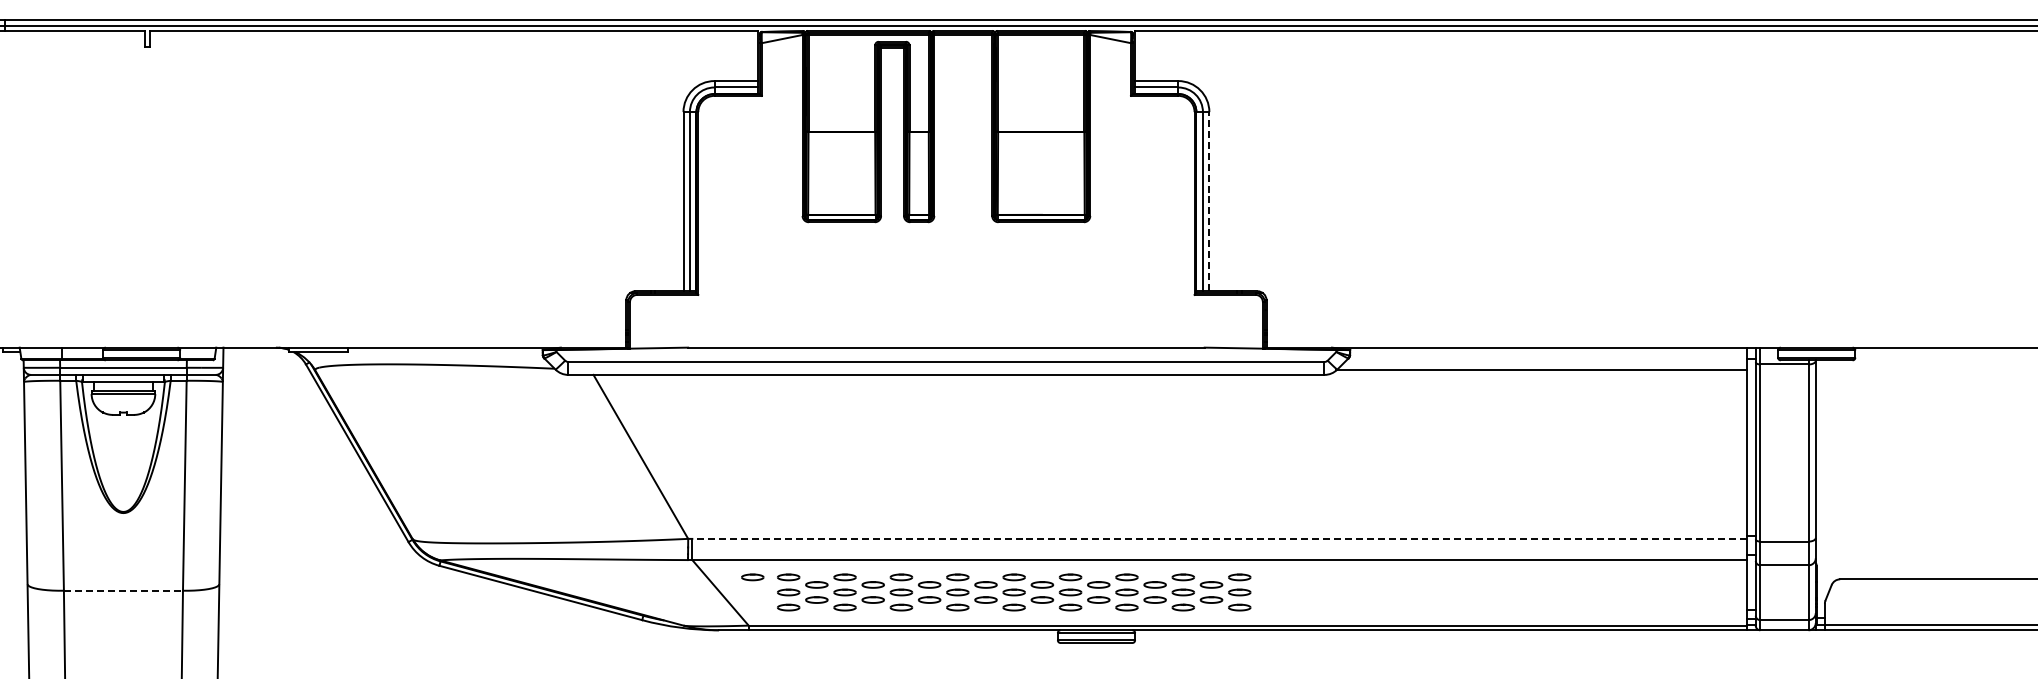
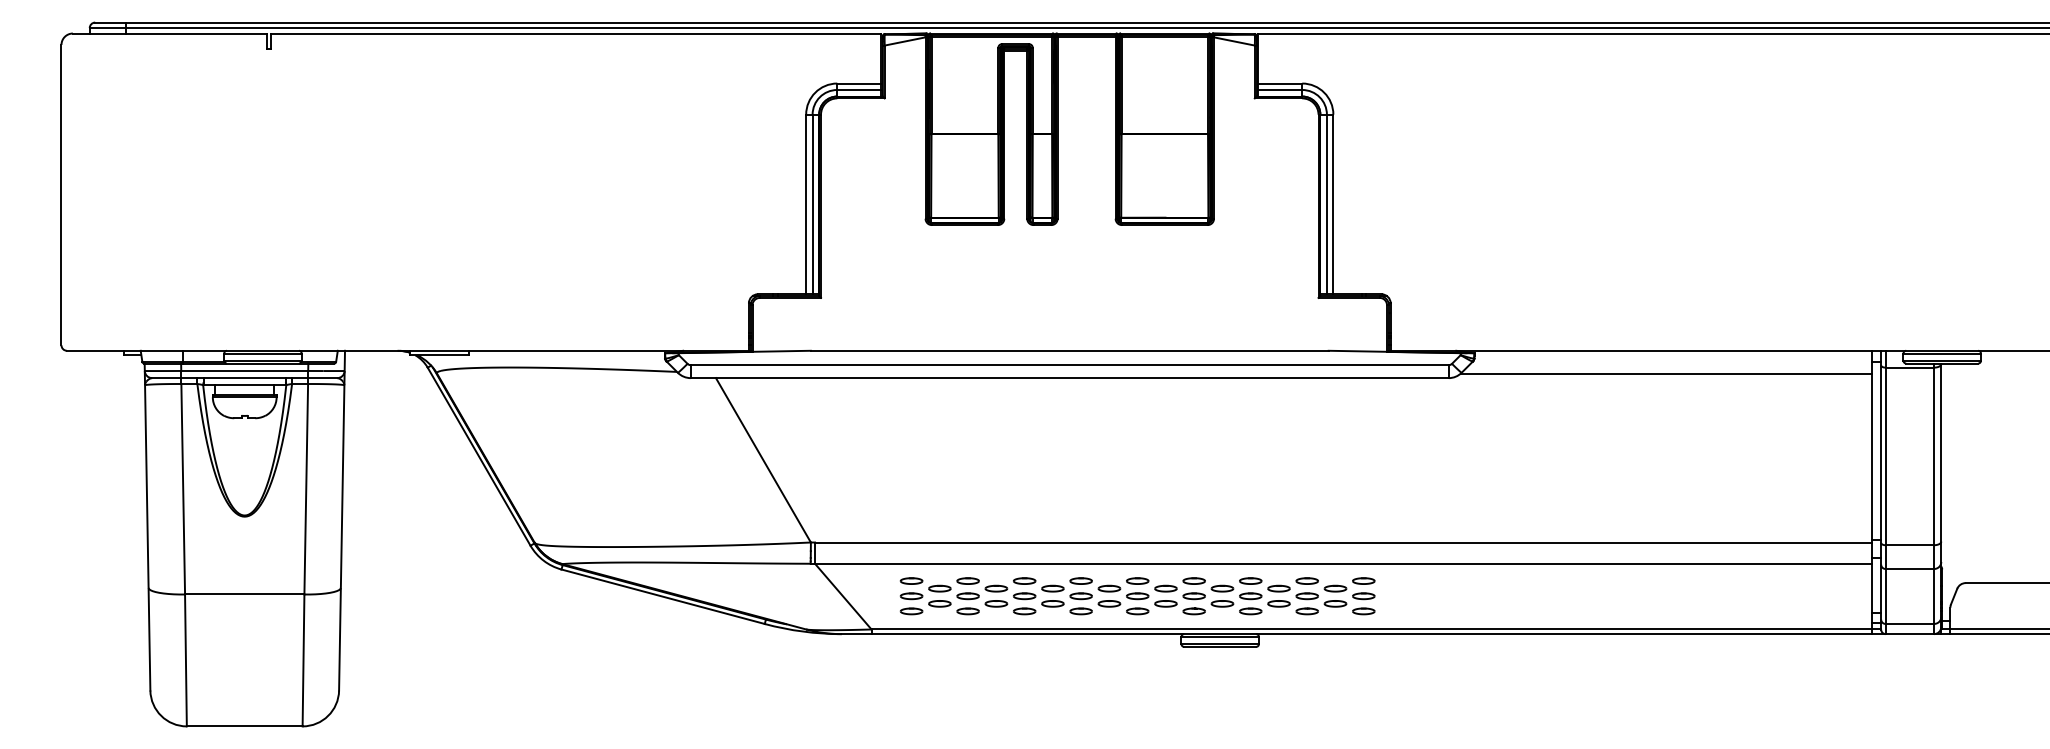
line: (1209, 201) -> (1333, 204), dashed -> solid
line: (1219, 538) -> (1343, 542), dashed -> solid
part: (752, 576) -> (875, 580), removed
line: (123, 590) -> (244, 594), dashed -> solid

